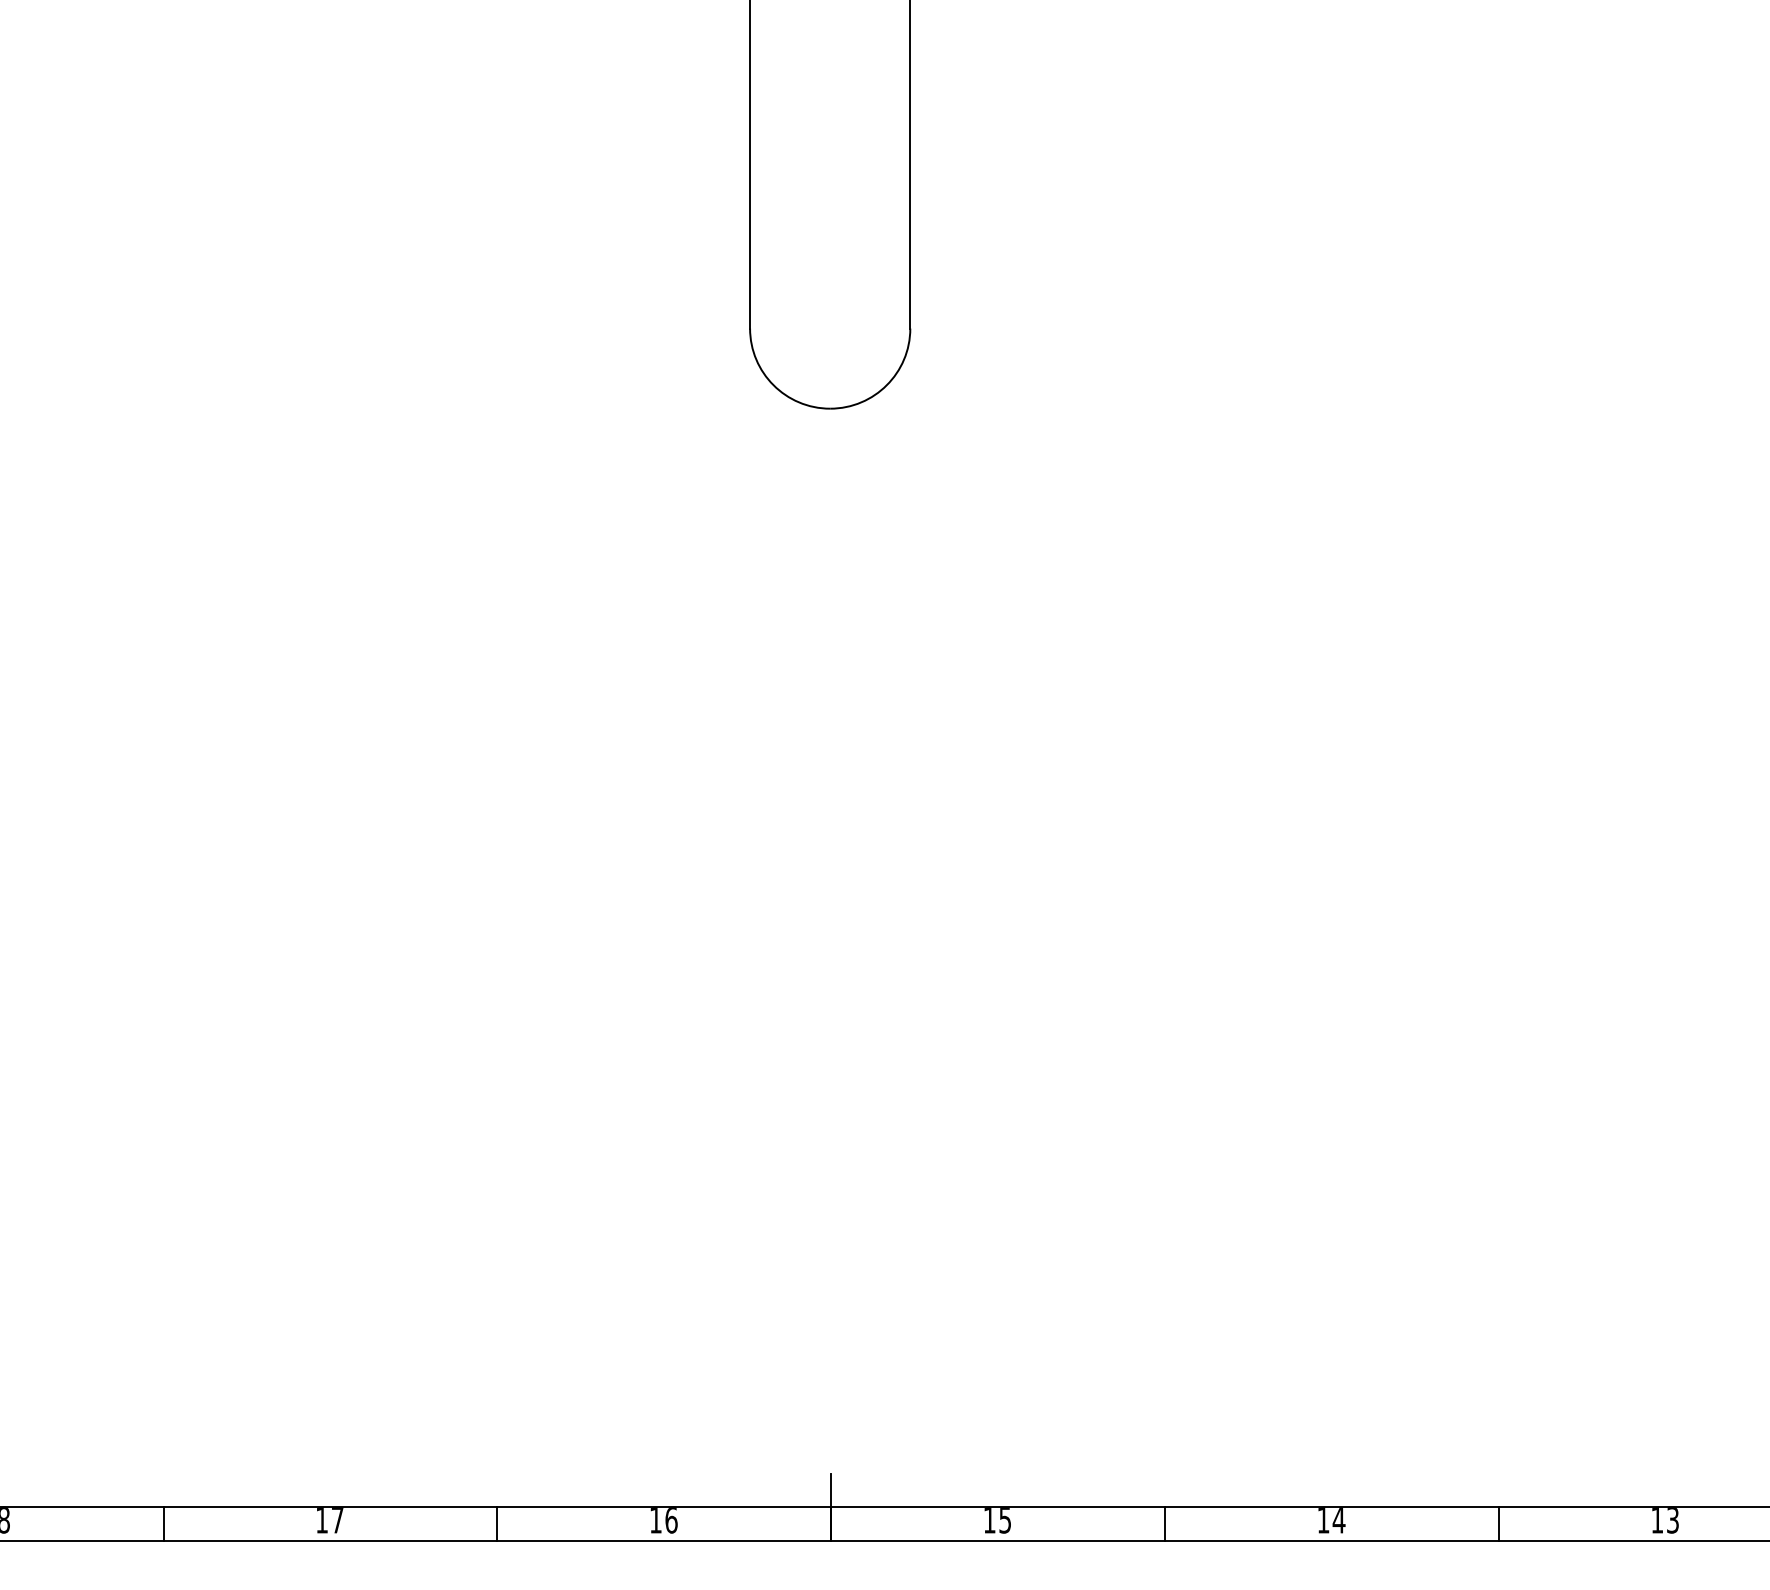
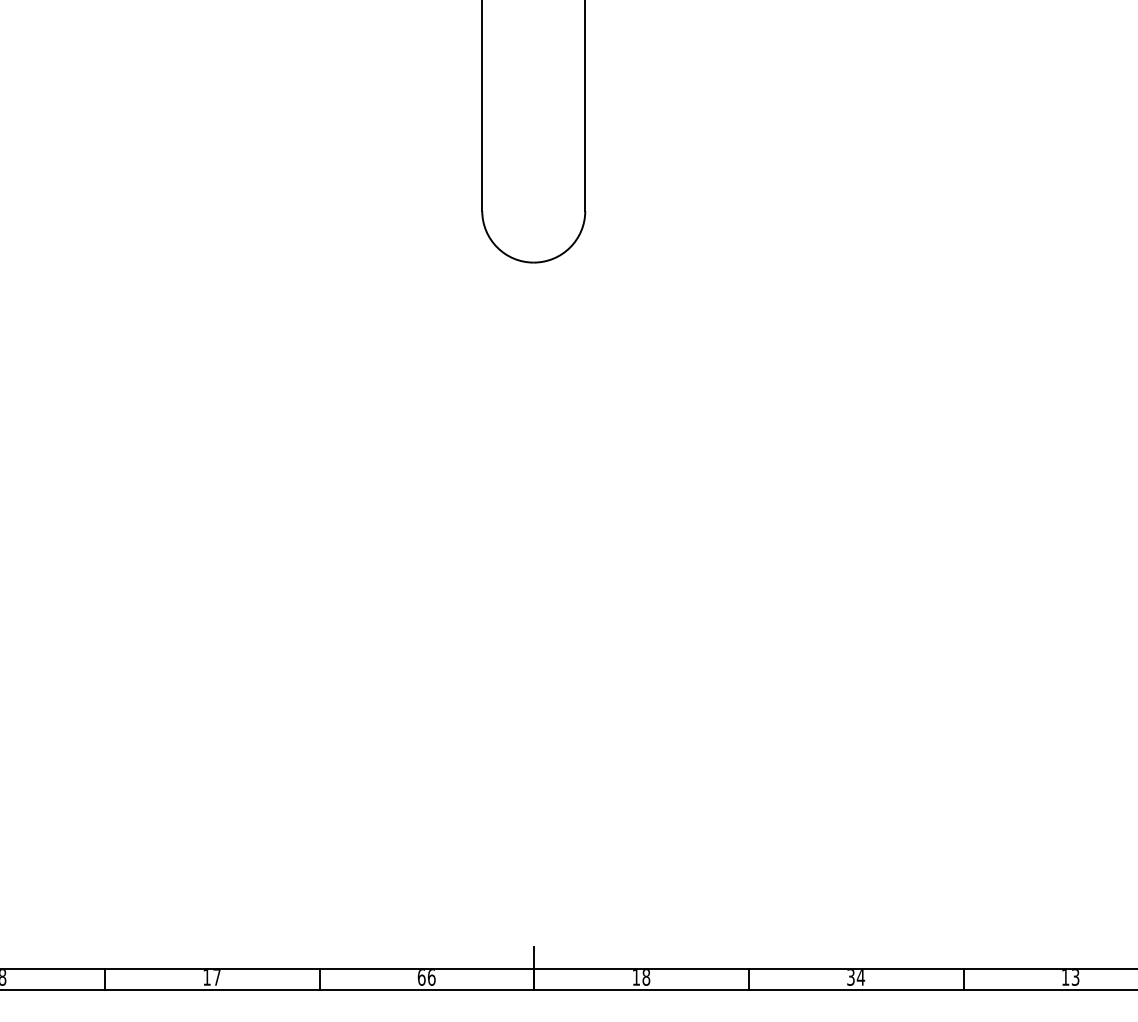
text: (655, 1520) -> (421, 977), 16 -> 66
text: (1005, 1520) -> (646, 977), 15 -> 18
text: (1322, 1520) -> (850, 977), 14 -> 34

